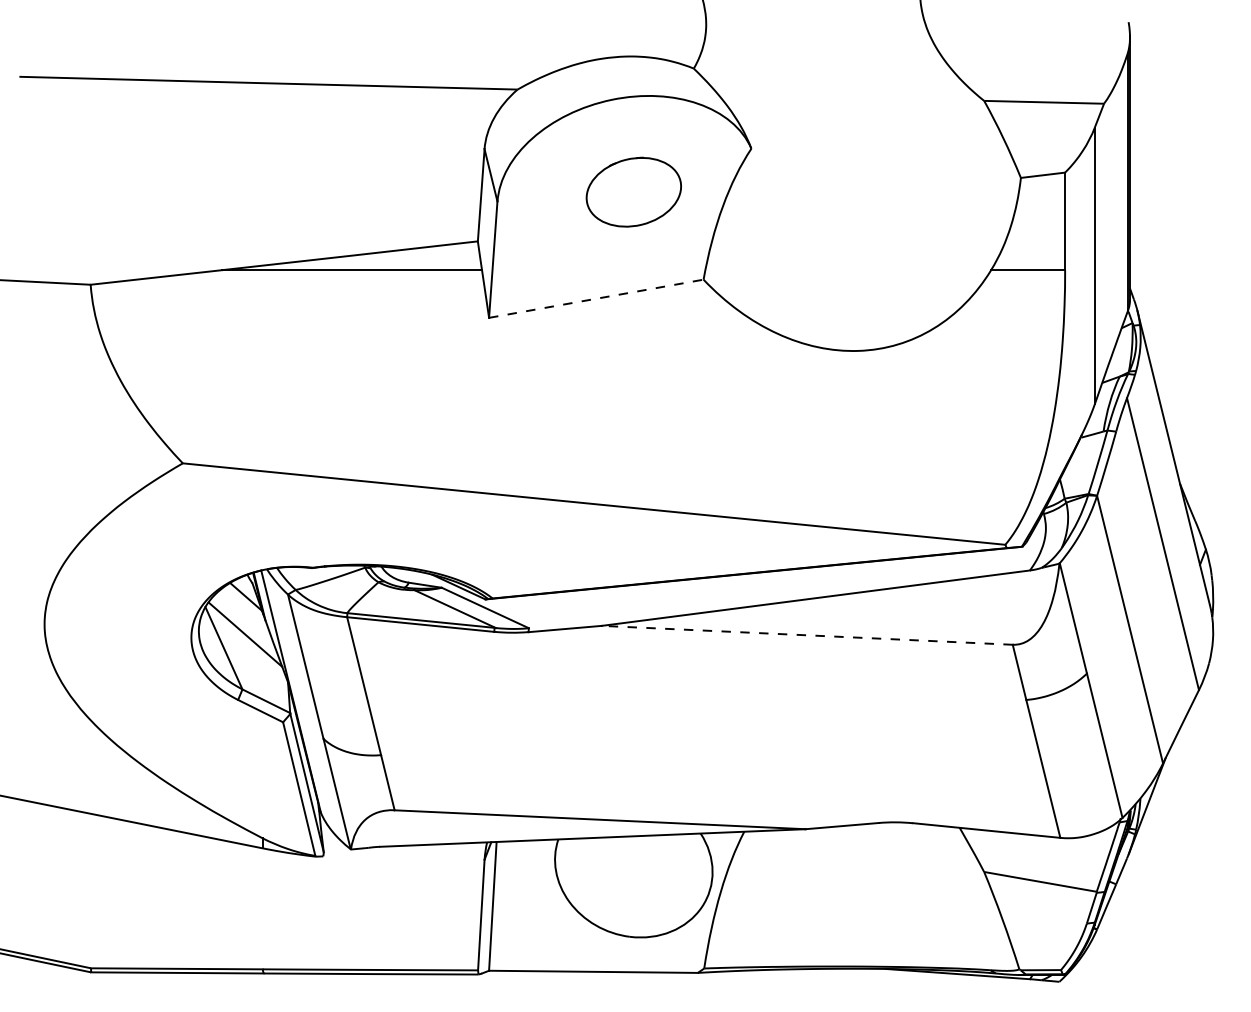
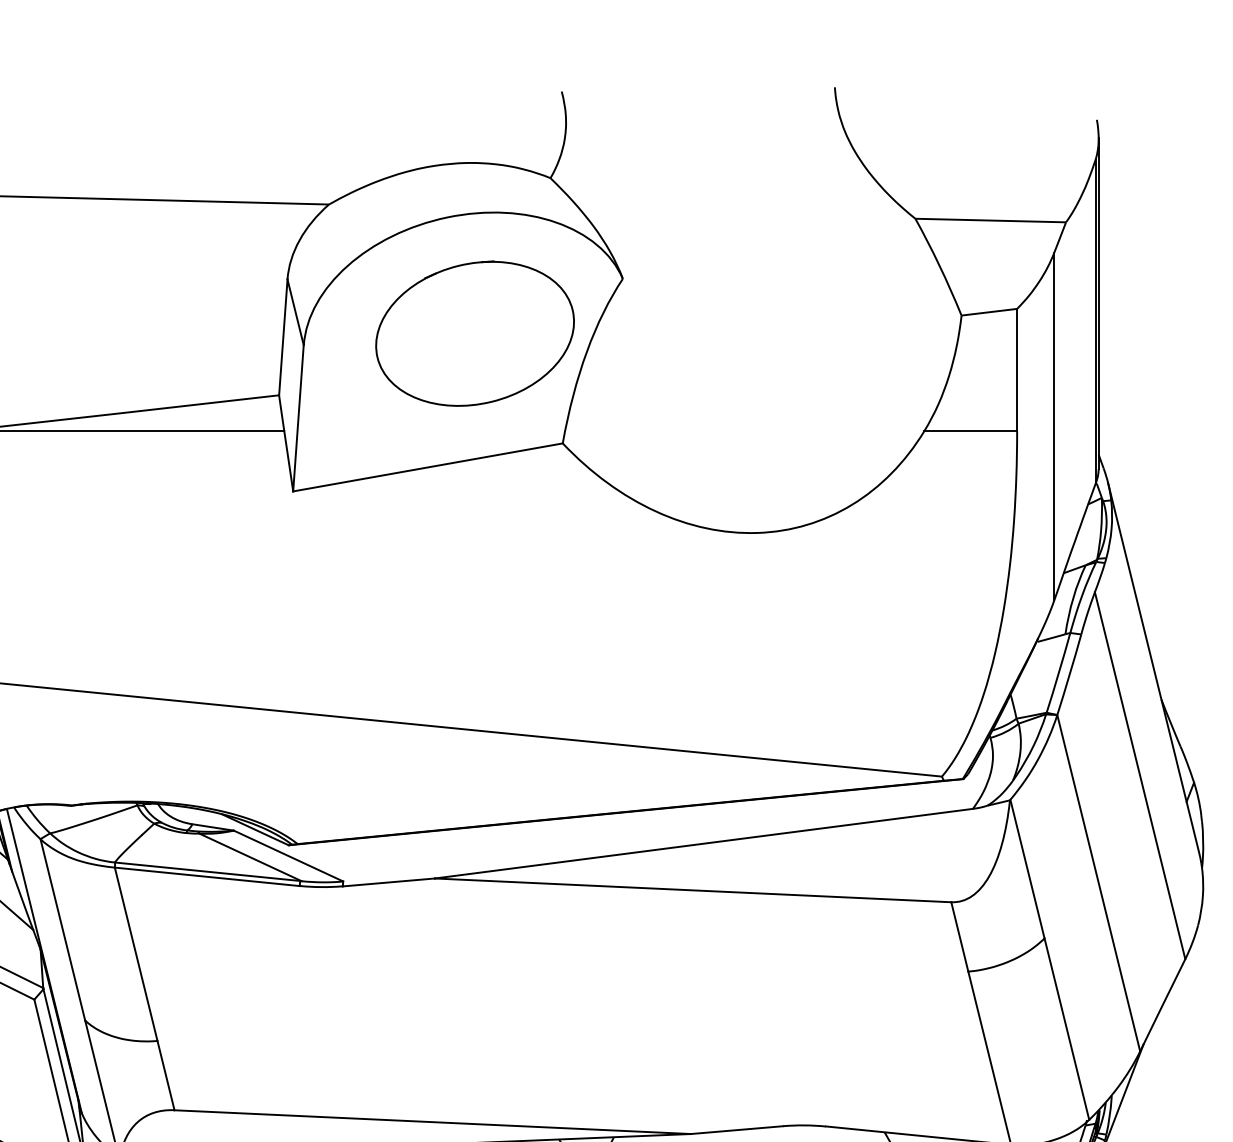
part: (633, 191) -> (474, 332), size x1.67
line: (596, 298) -> (428, 467), dashed -> solid
line: (807, 635) -> (693, 890), dashed -> solid

